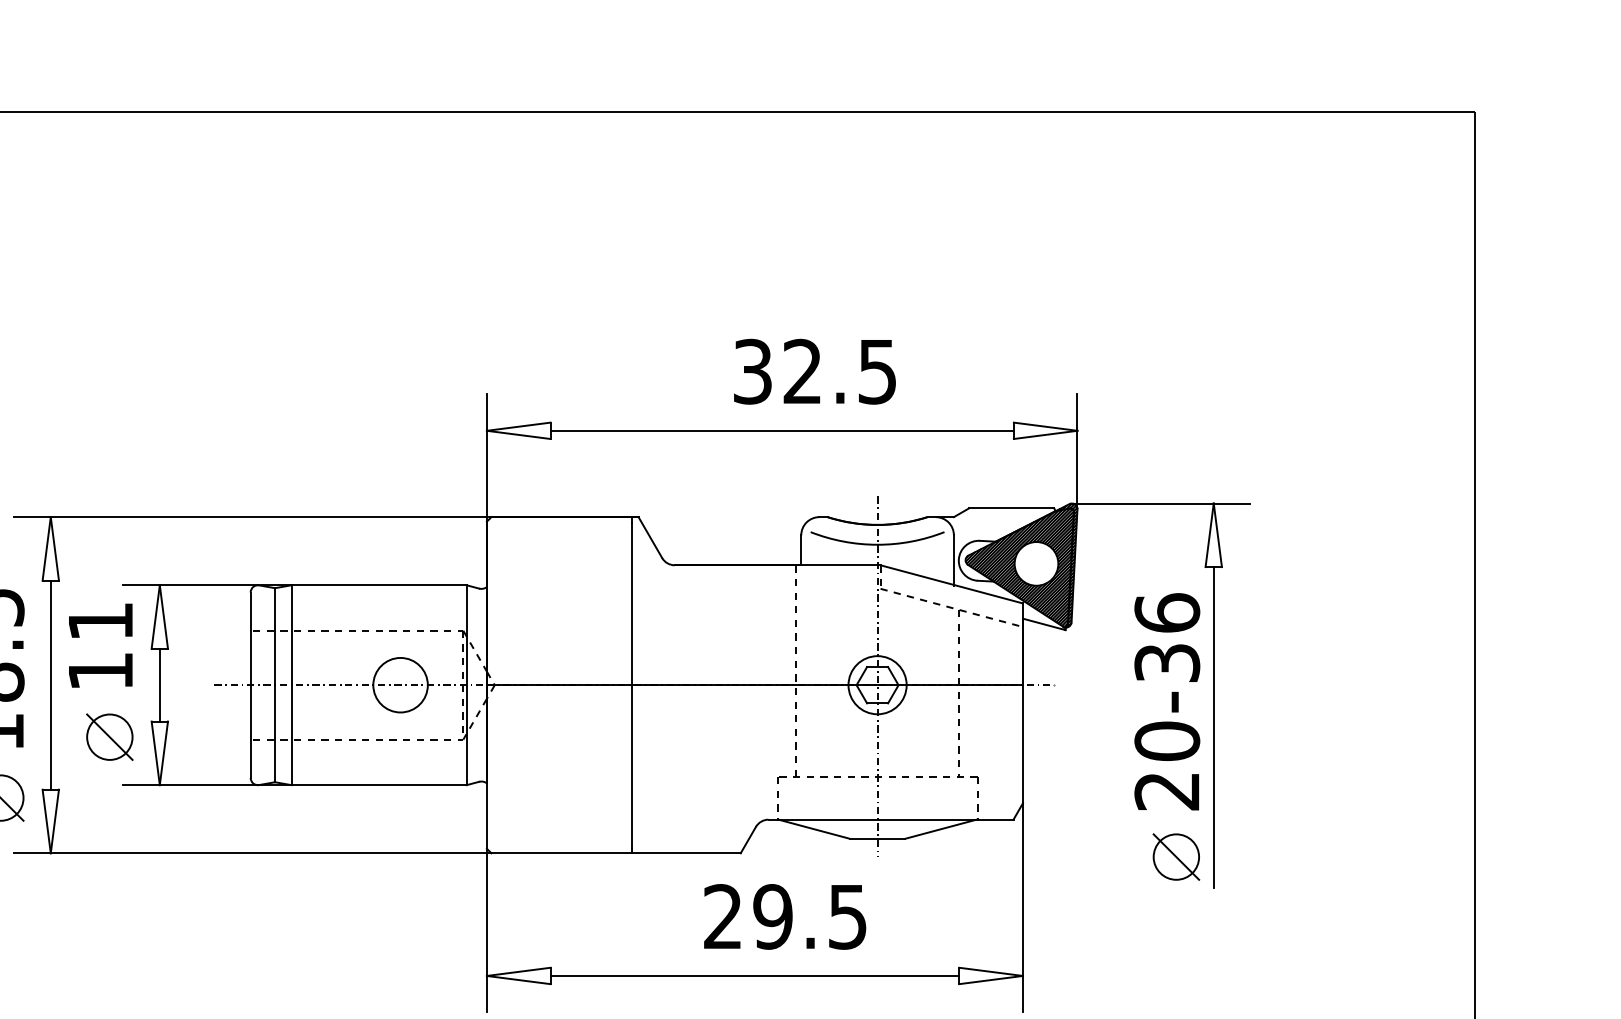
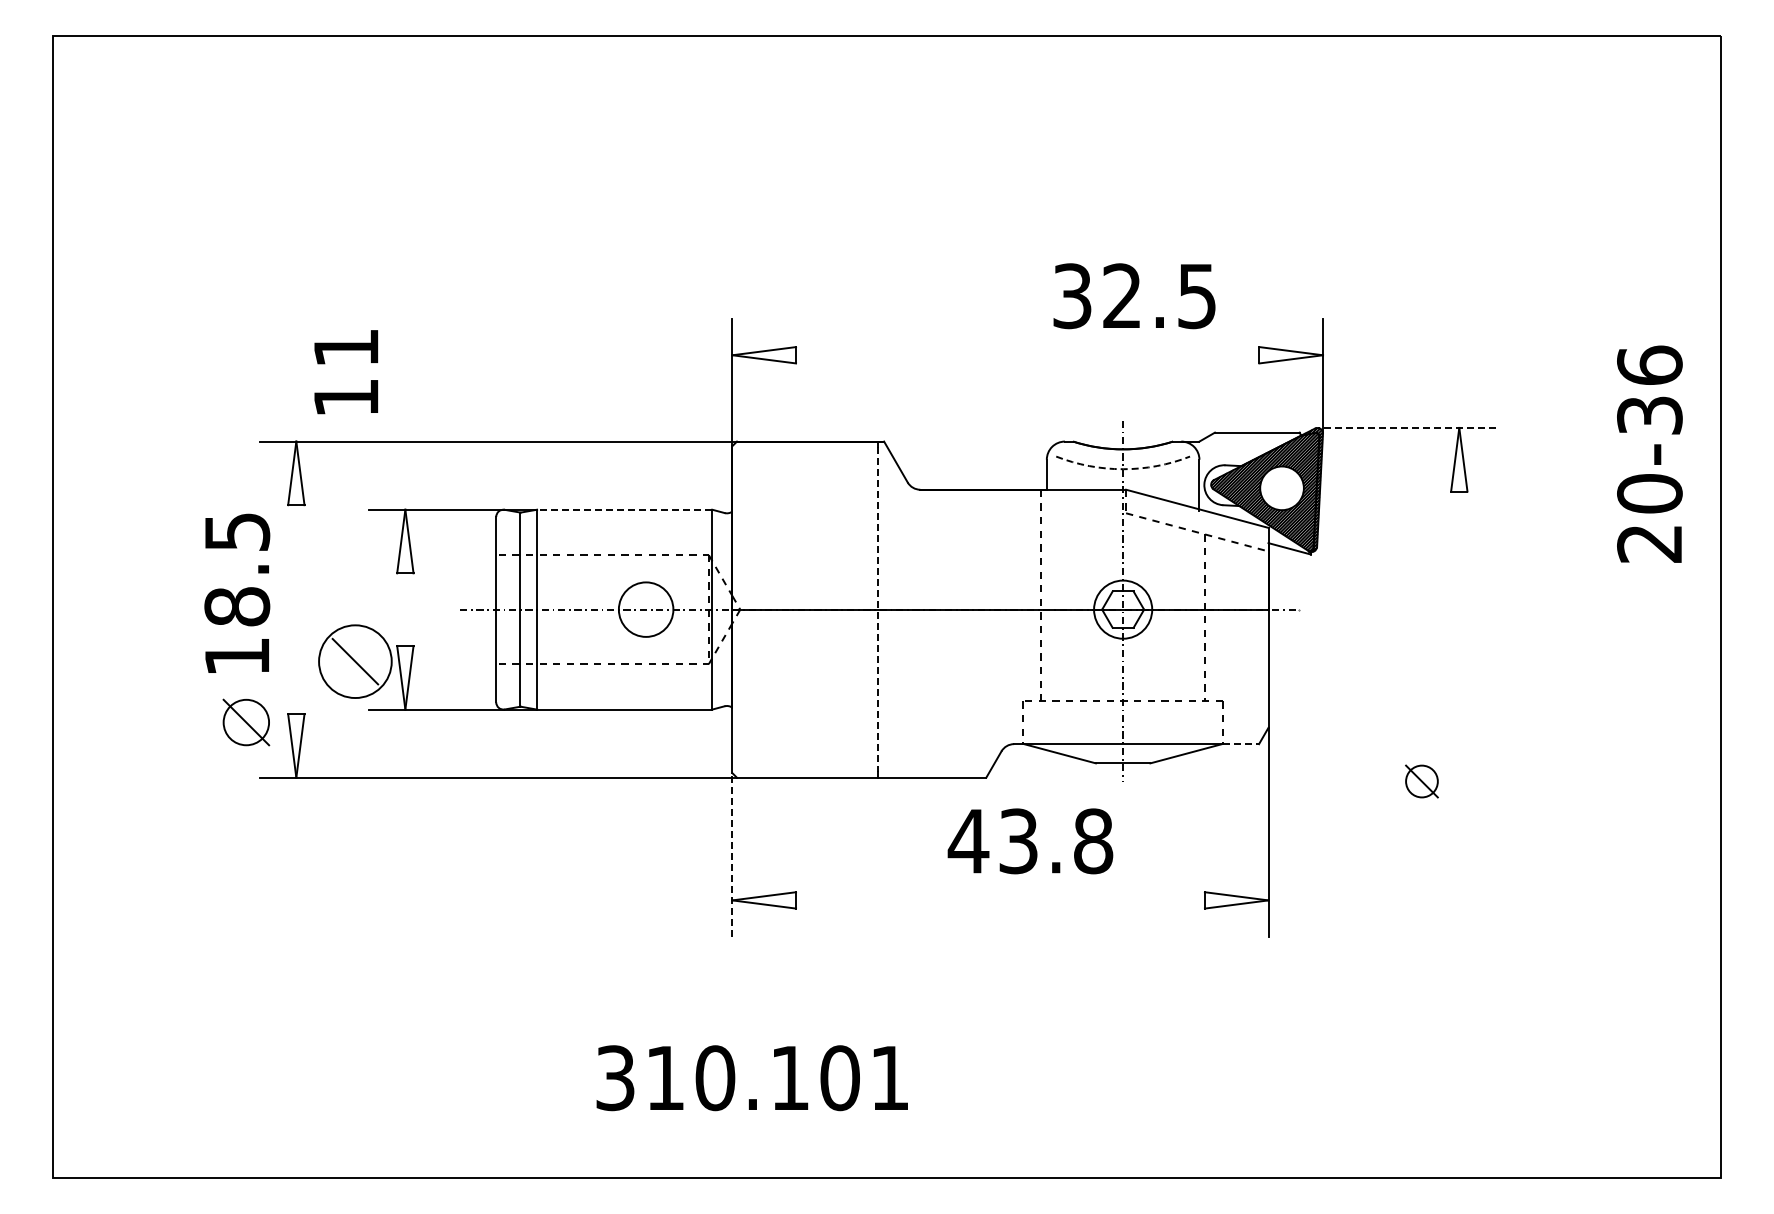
text: (814, 372) -> (1134, 296), moved
line: (781, 431) -> (1027, 355), removed
line: (1160, 503) -> (1406, 427), solid -> dashed
arc: (877, 545) -> (1123, 469), solid -> dashed
line: (378, 585) -> (624, 509), solid -> dashed
text: (100, 646) -> (346, 372), moved
line: (50, 685) -> (296, 609), removed
line: (159, 685) -> (405, 609), removed
line: (631, 685) -> (877, 609), solid -> dashed
text: (1166, 701) -> (1649, 453), moved
line: (1213, 727) -> (1459, 651), removed
circle: (109, 737) -> (355, 661), size x1.6
line: (995, 820) -> (1241, 744), solid -> dashed
part: (1175, 857) -> (1421, 781), size x0.7
text: (784, 917) -> (1030, 841), 29.5 -> 43.8
line: (486, 930) -> (732, 854), solid -> dashed
line: (754, 976) -> (1000, 900), removed

